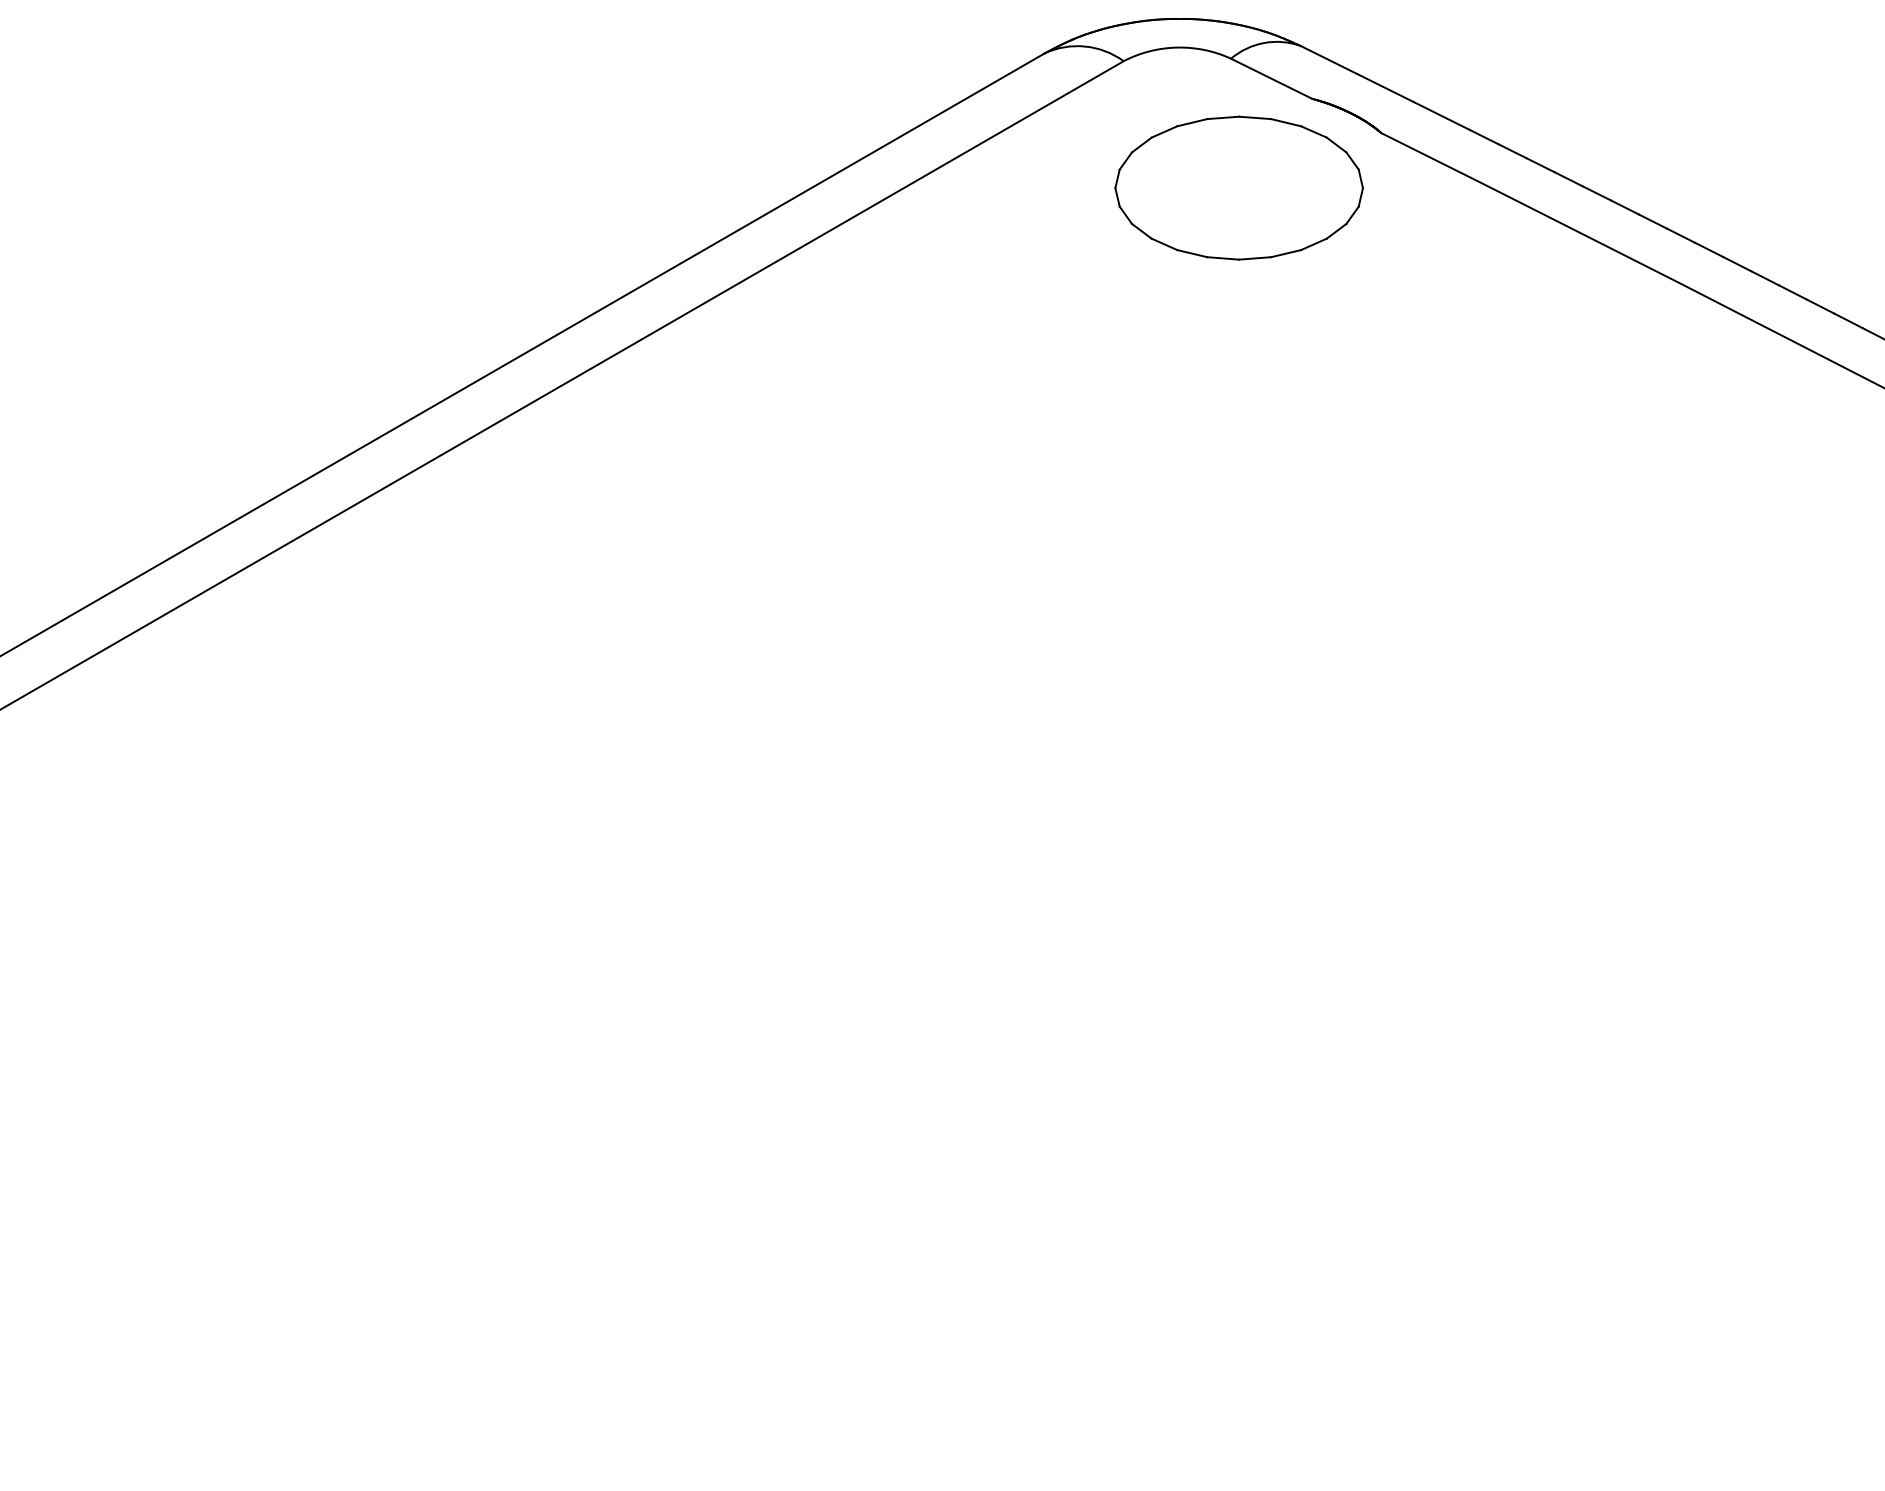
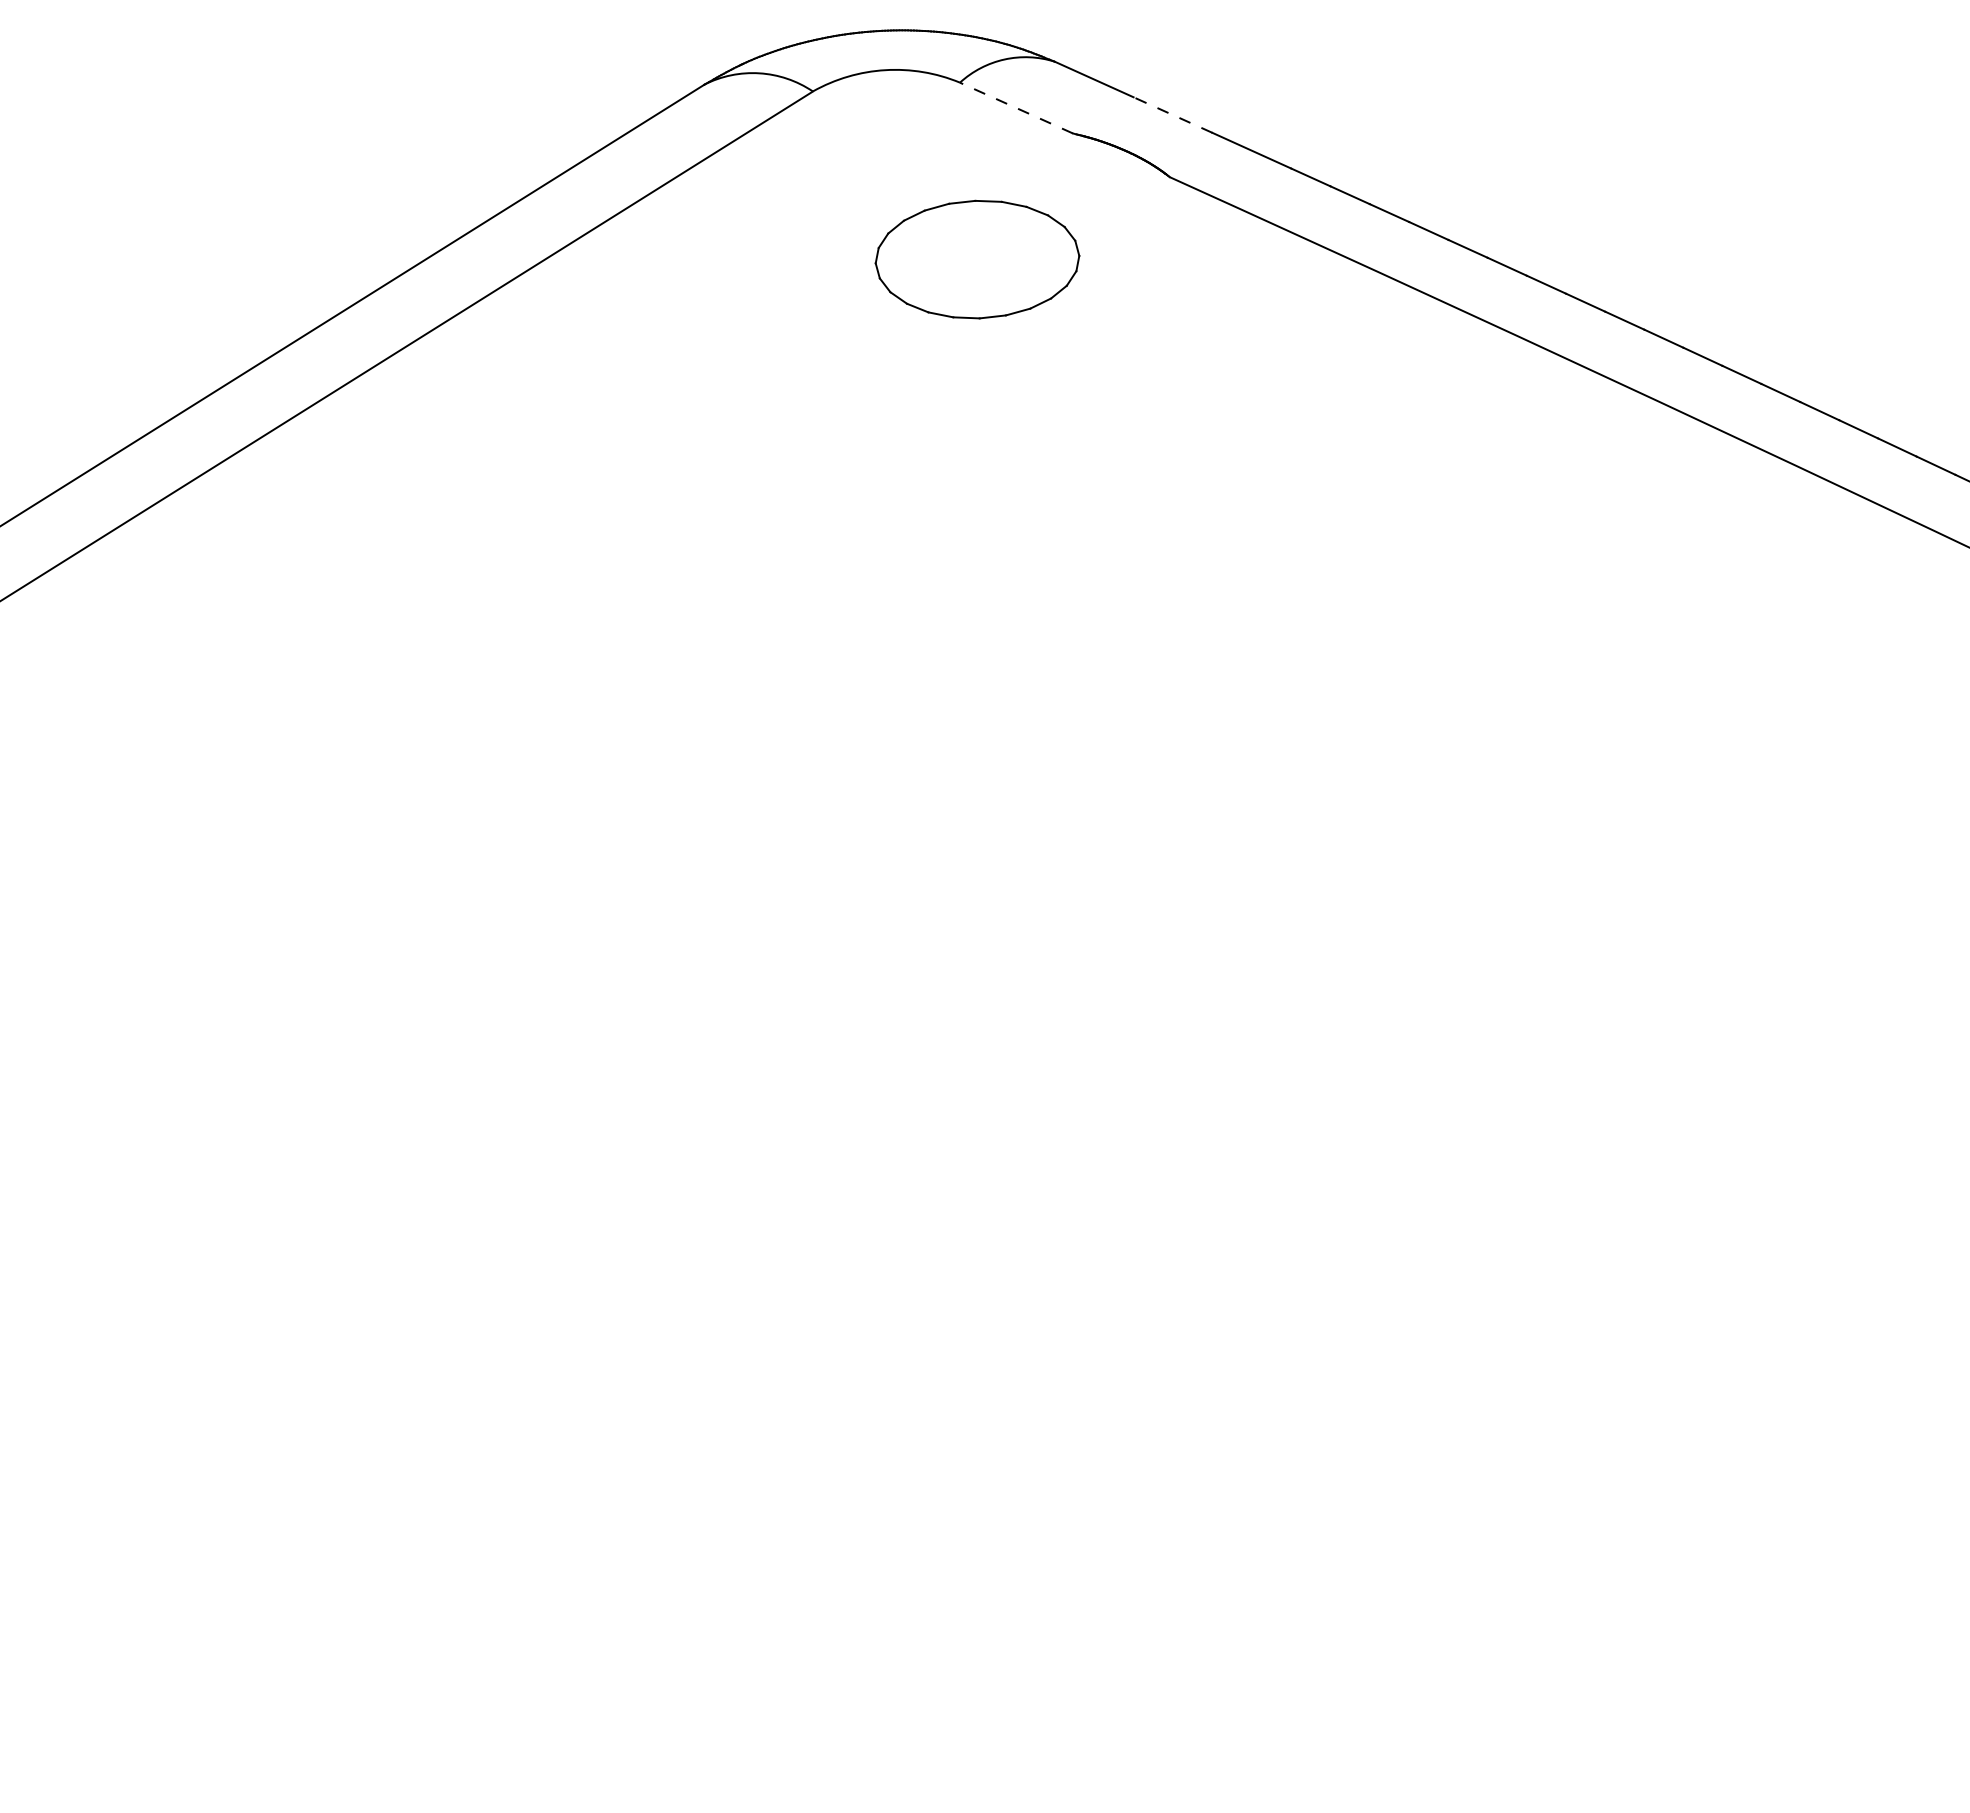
line: (1271, 78) -> (1016, 107), solid -> dashed
line: (1385, 87) -> (1173, 114), solid -> dashed
part: (1238, 187) -> (976, 258), size x0.6

